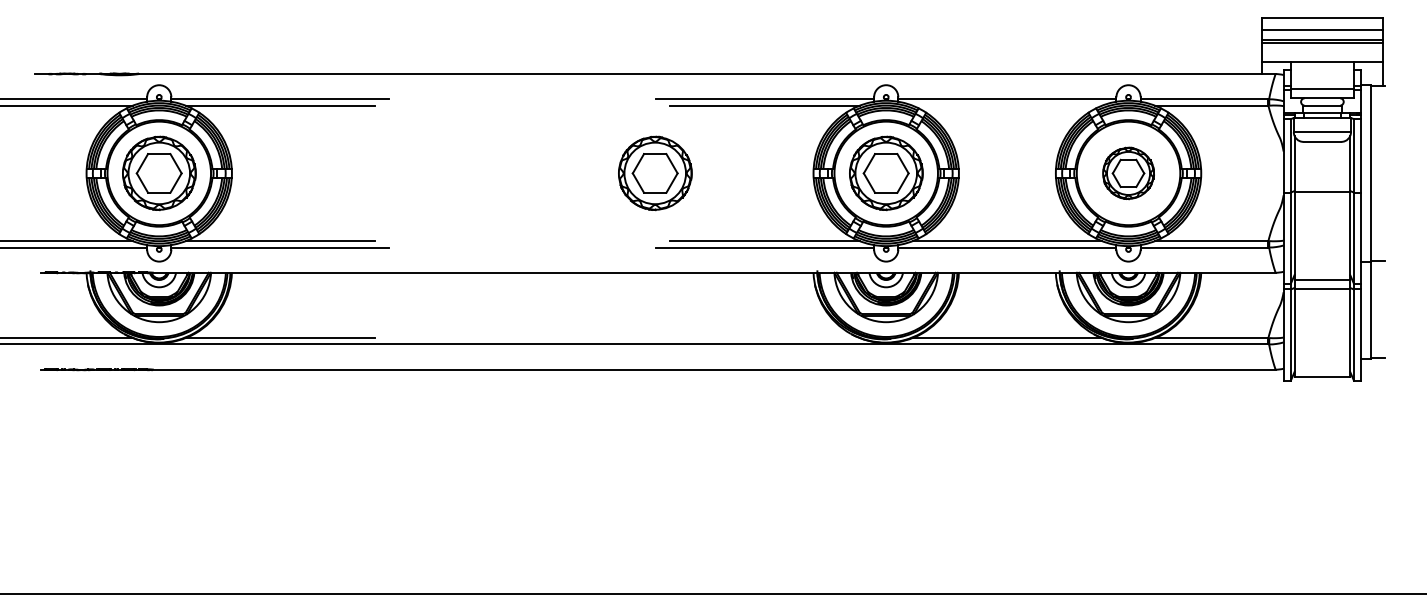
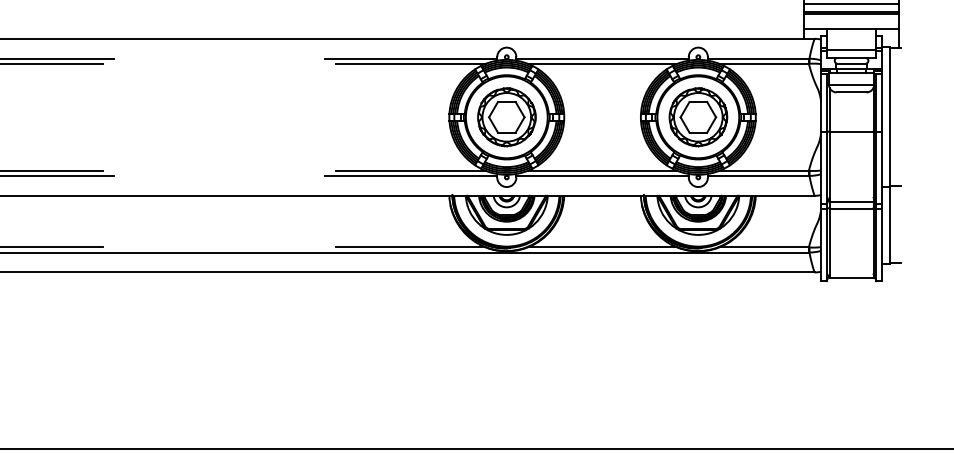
line: (1006, 105) -> (601, 63), added
part: (655, 173) -> (324, 117), removed
part: (1128, 173) -> (698, 117), size x1.43
line: (764, 338) -> (410, 247), added

